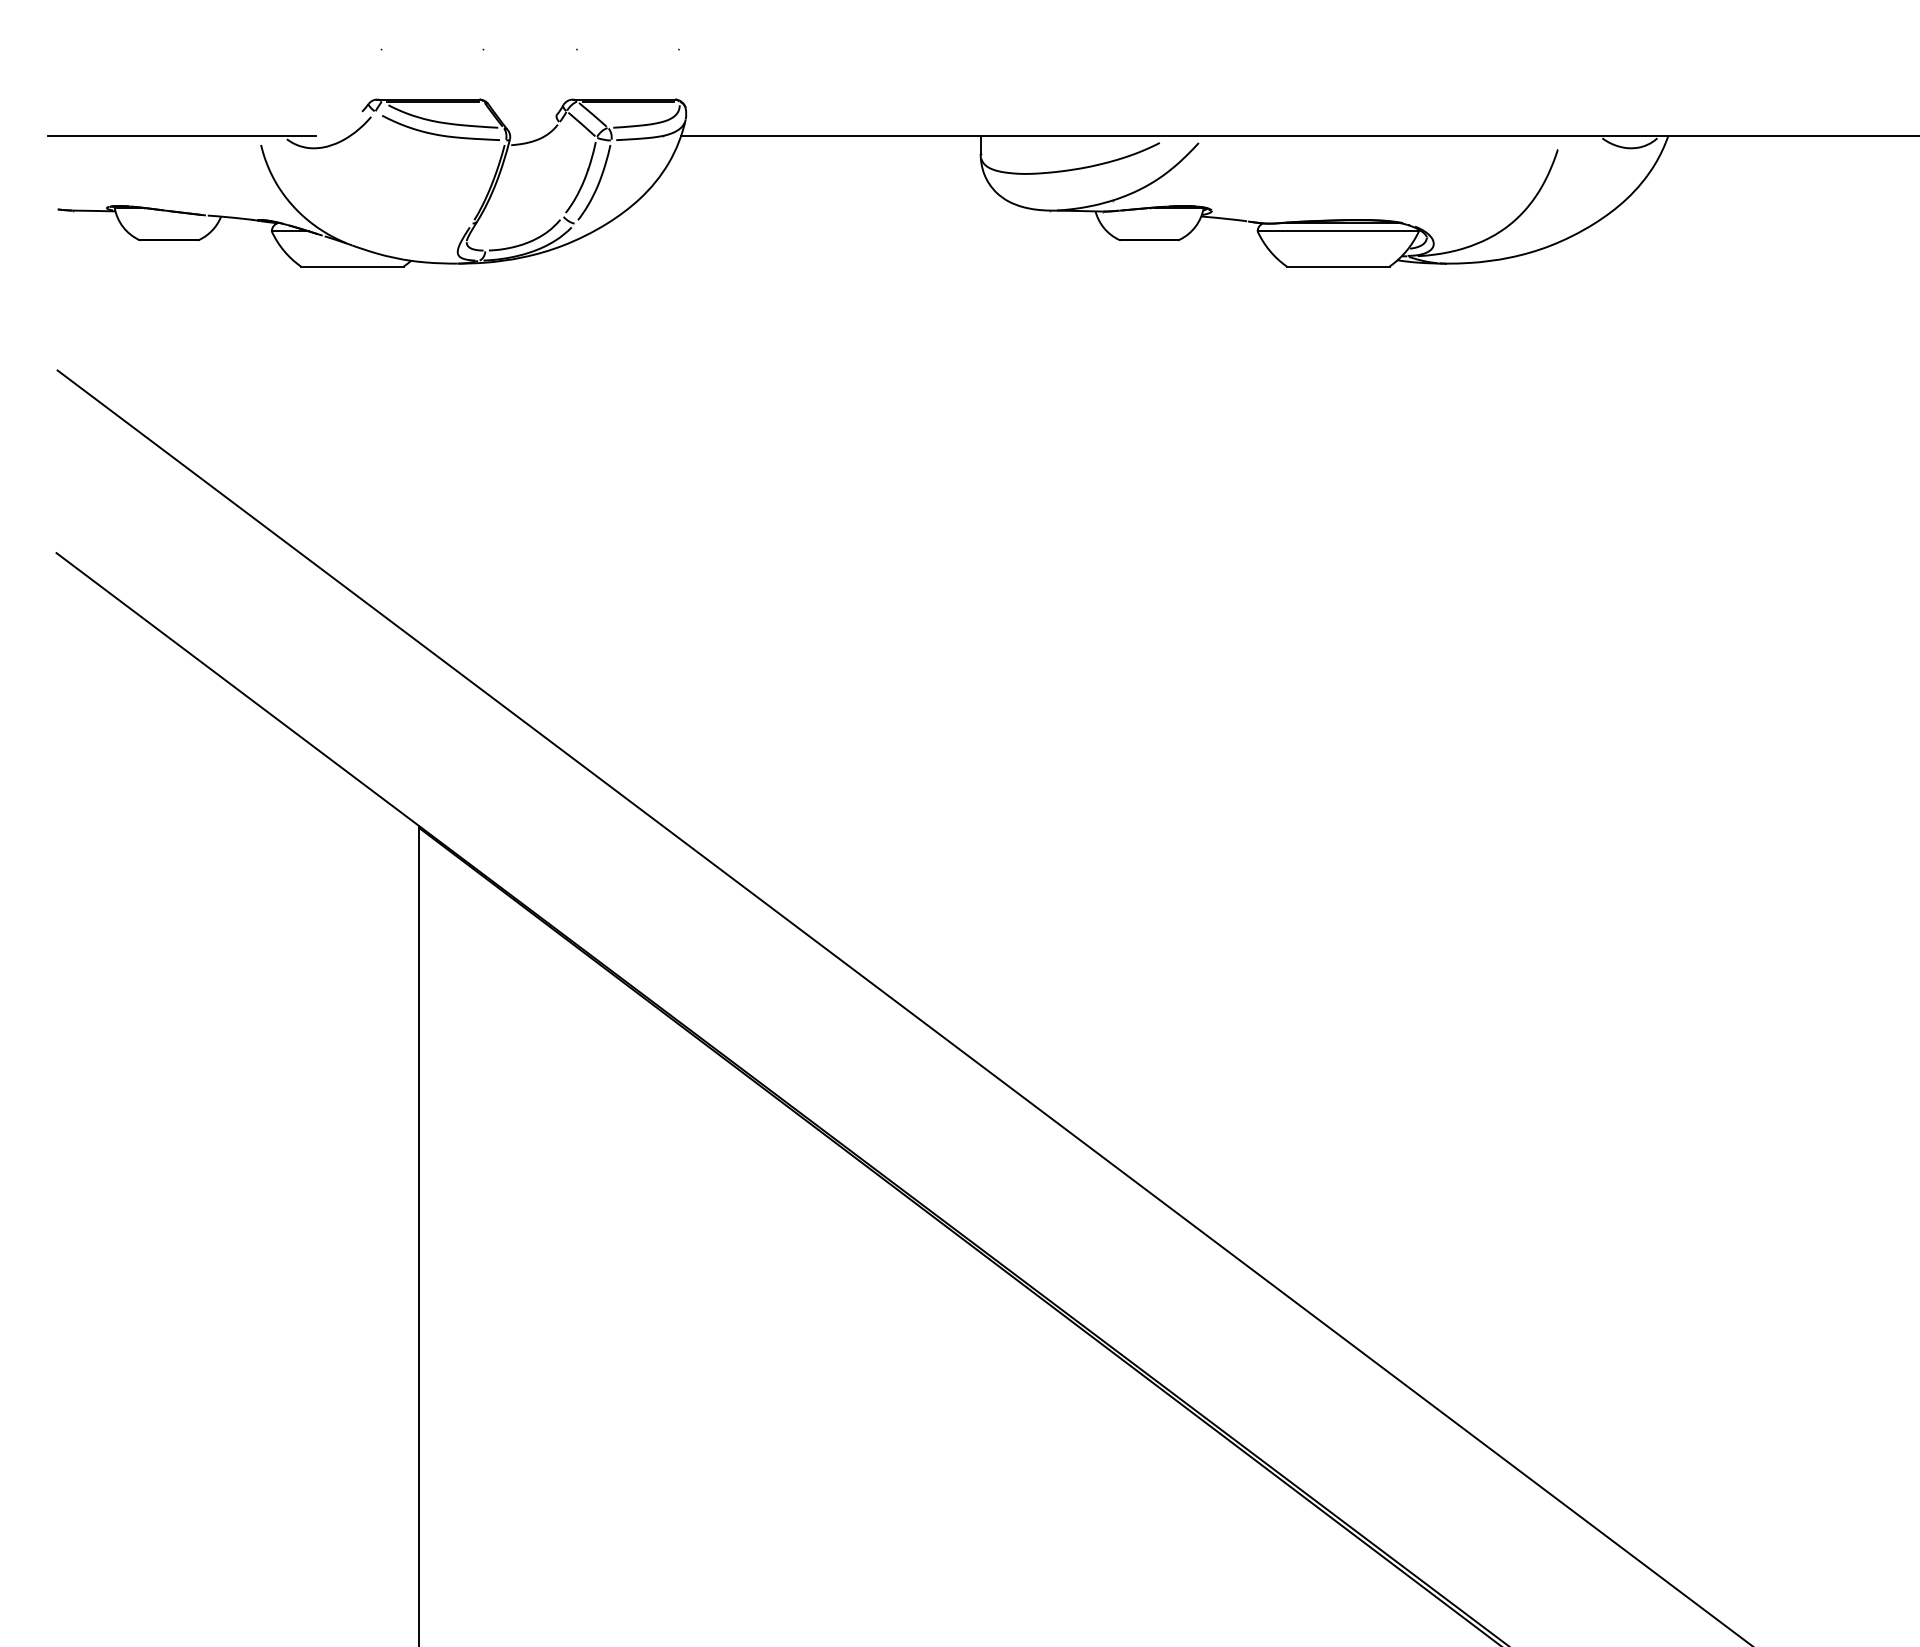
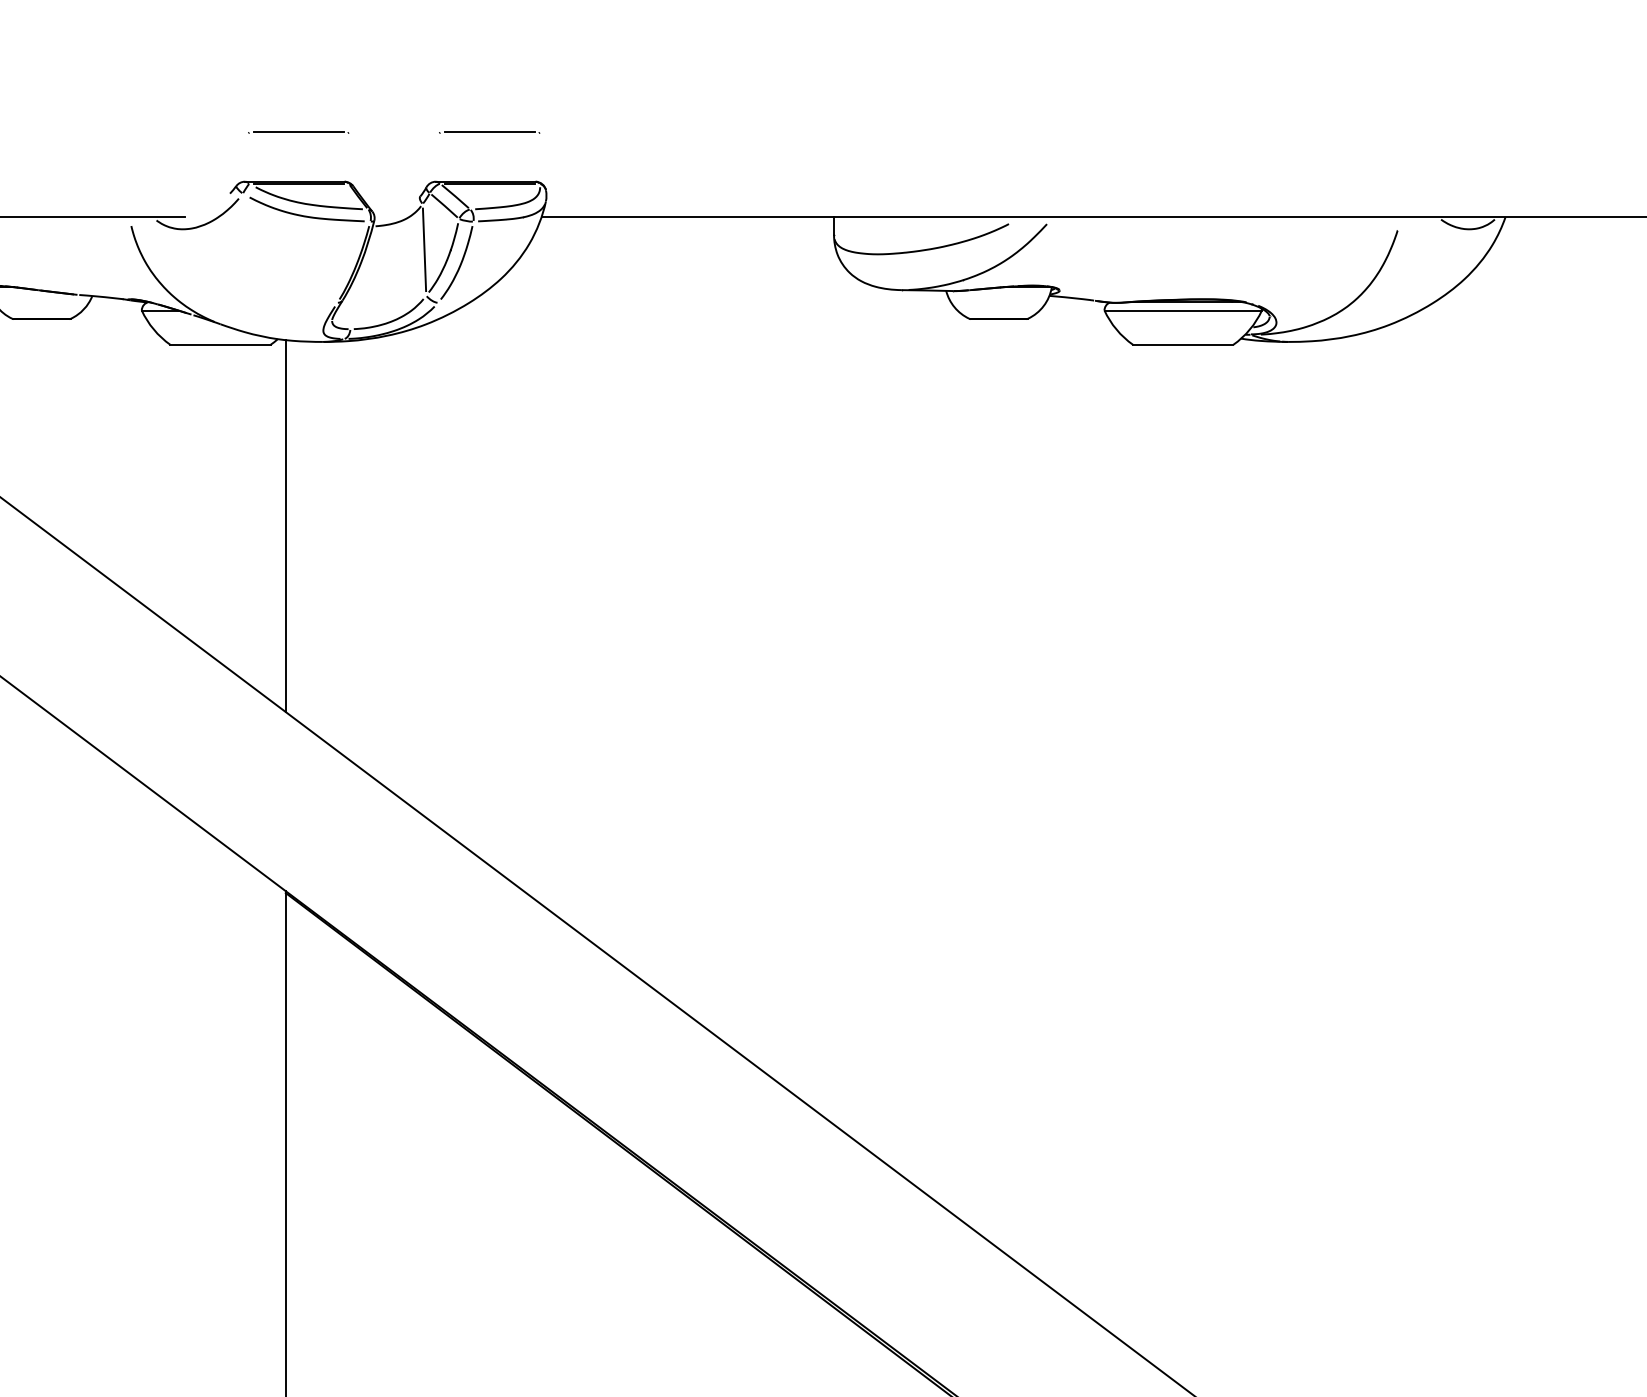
line: (432, 49) -> (298, 132), added
line: (628, 49) -> (490, 132), added
line: (560, 169) -> (423, 250), added
line: (419, 451) -> (286, 525), added

